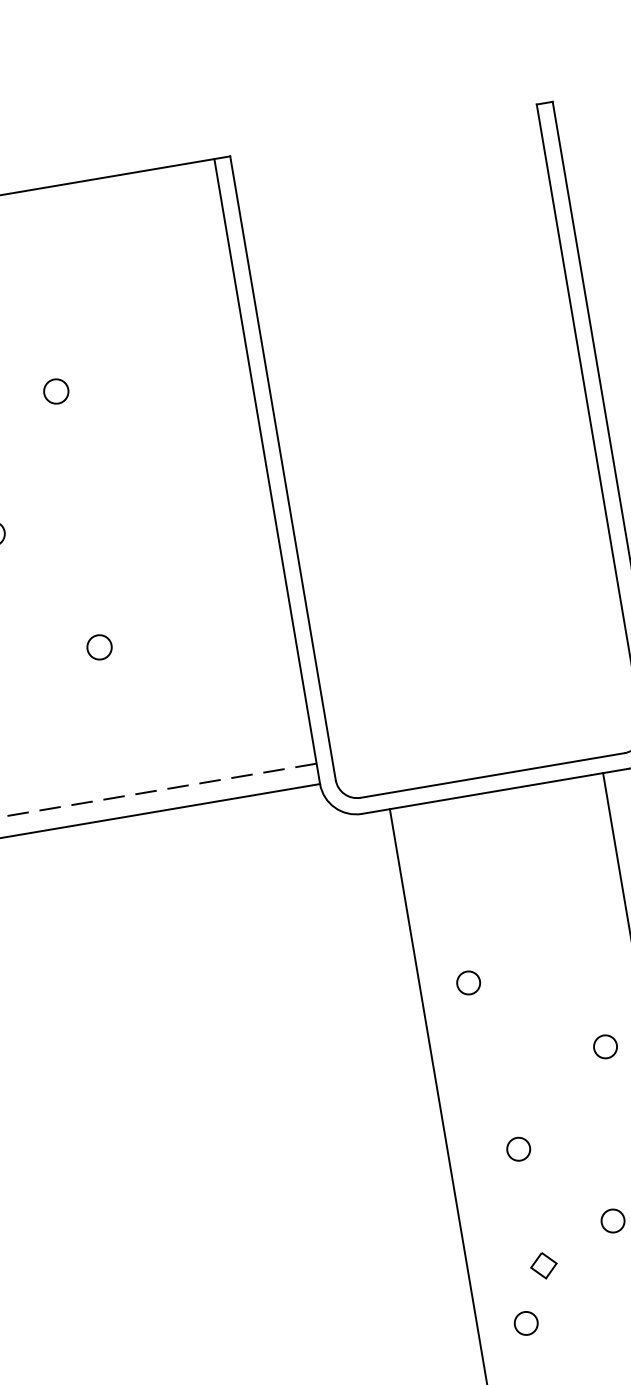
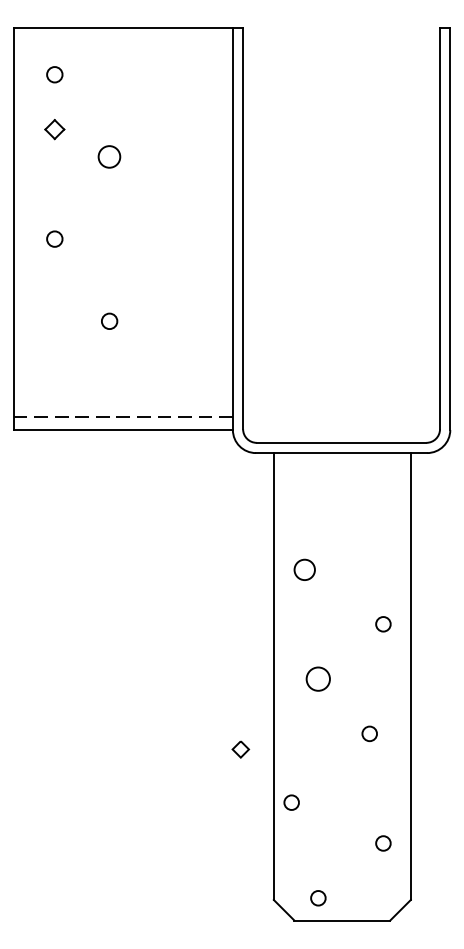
circle: (56, 390) -> (109, 156), size x1.4
circle: (468, 982) -> (304, 569), size x1.4
circle: (518, 1148) -> (318, 678), size x1.6
part: (543, 1265) -> (240, 749), moved
circle: (525, 1323) -> (291, 802), moved

